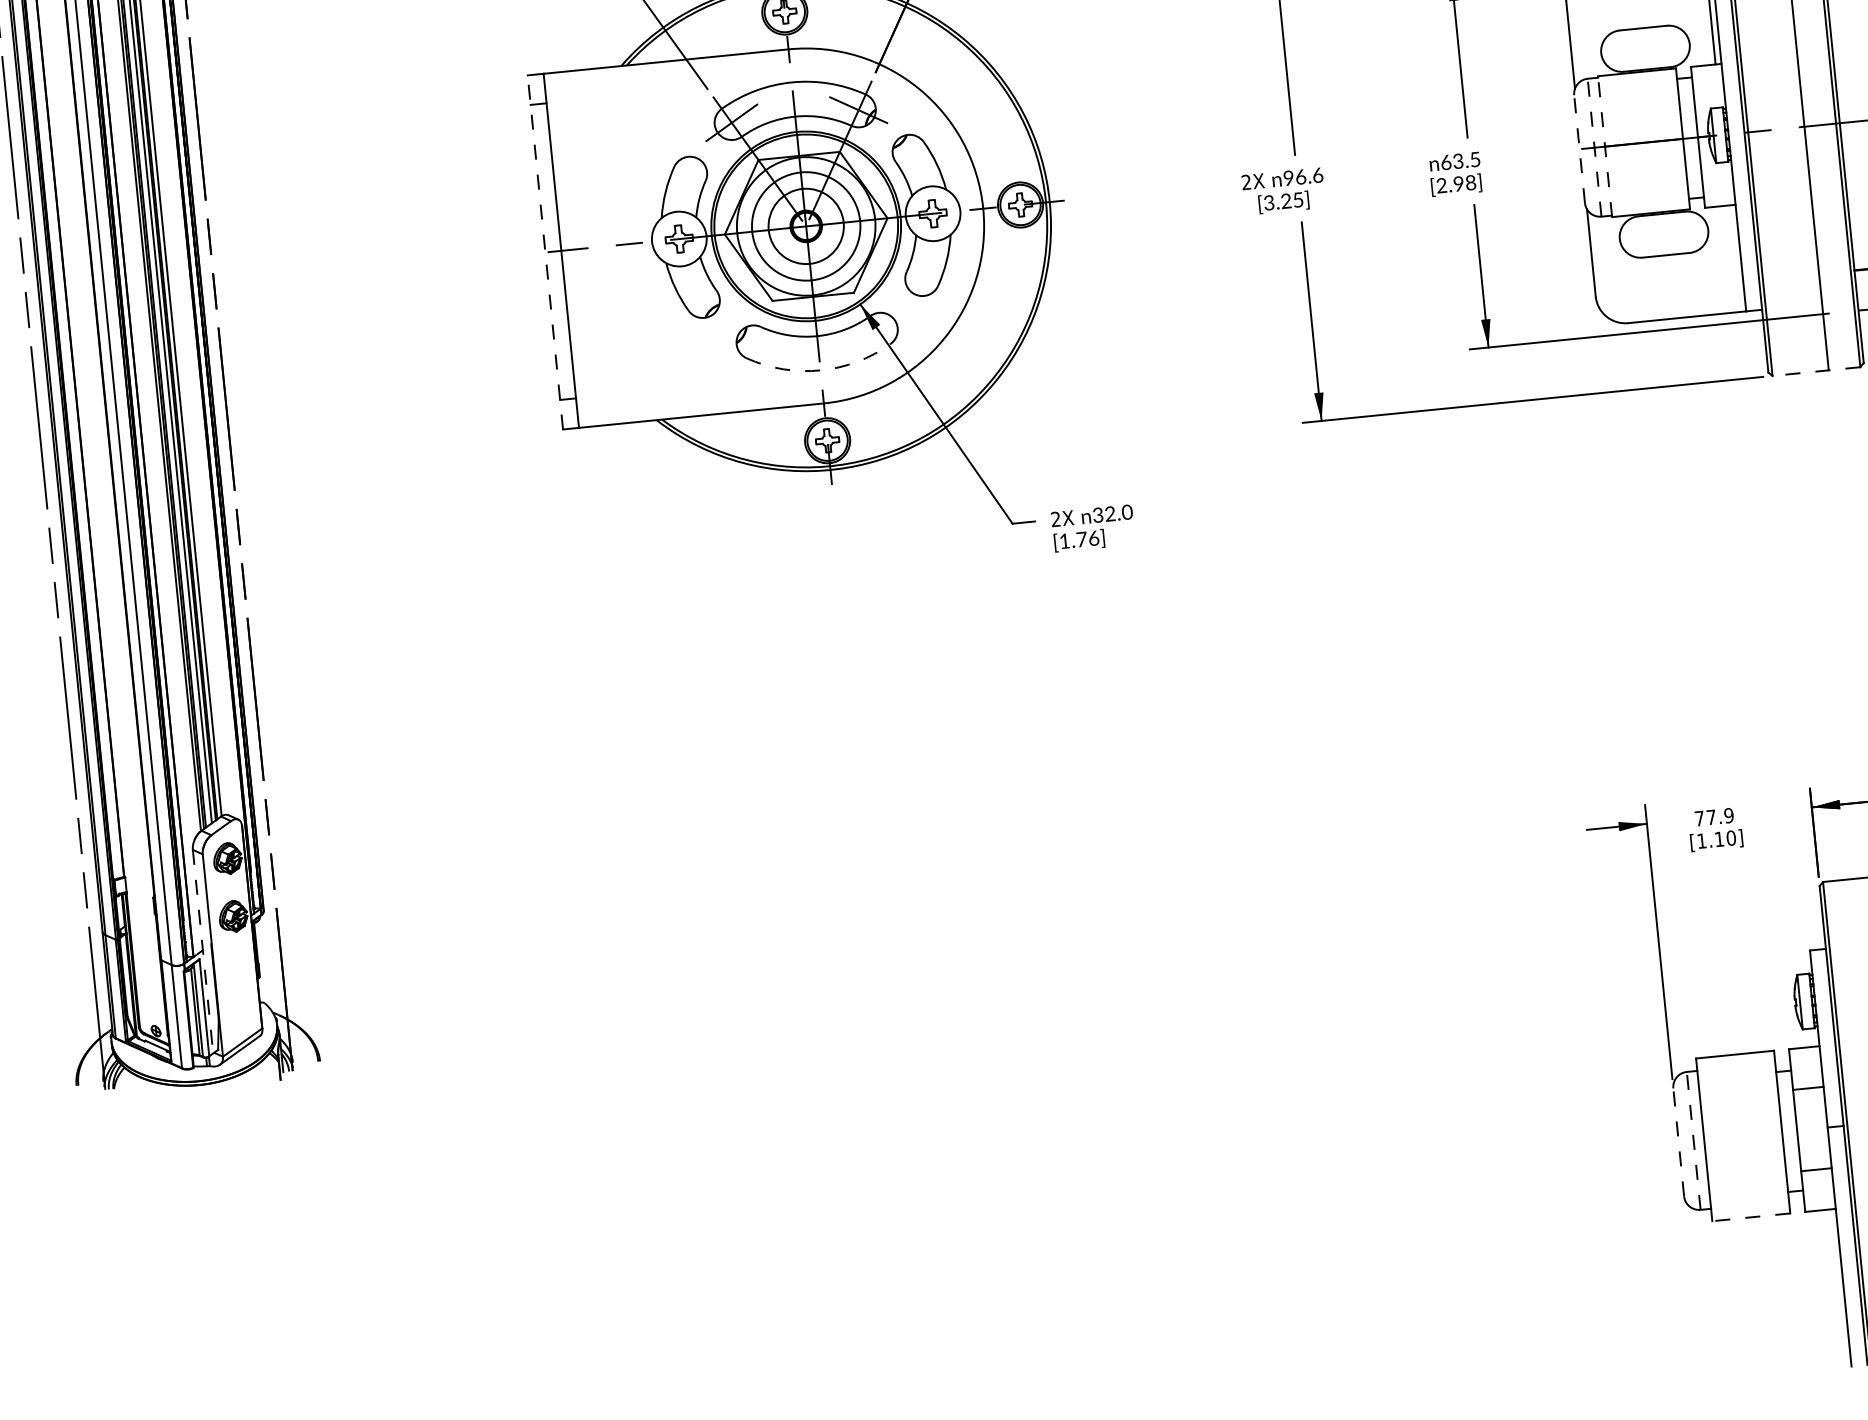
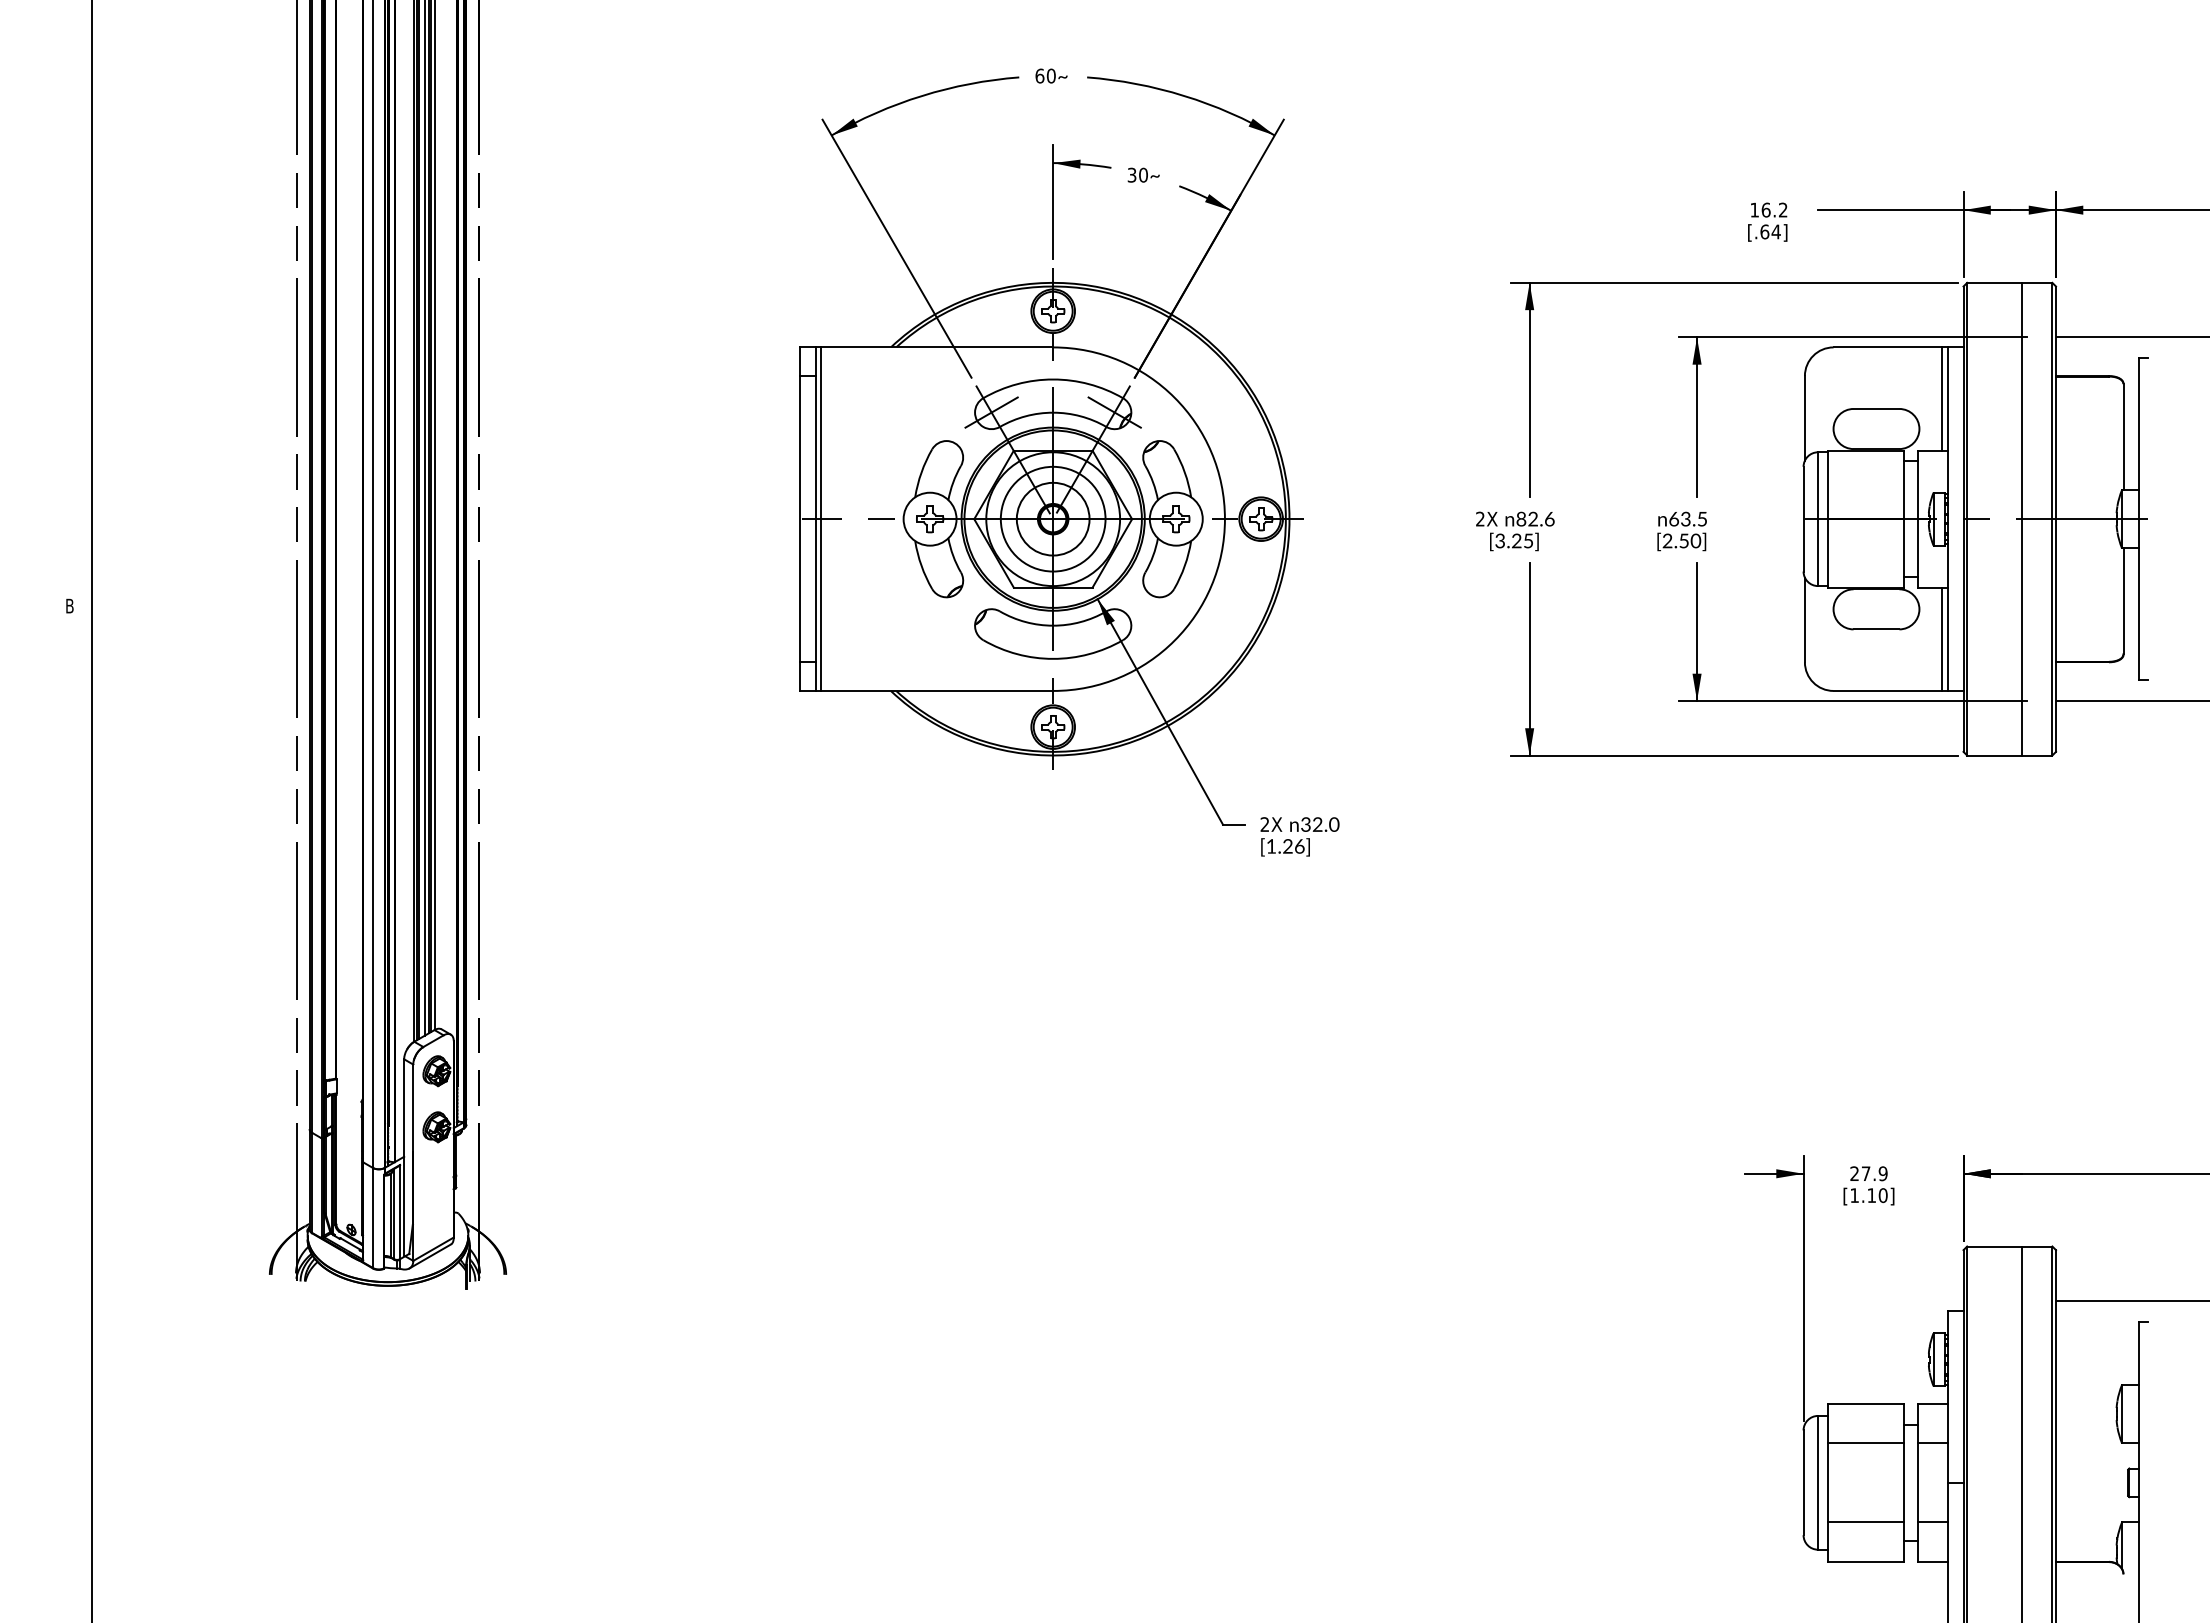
line: (1605, 145) -> (1828, 518), dashed -> solid
line: (1595, 147) -> (1818, 519), dashed -> solid
line: (1579, 148) -> (1803, 518), dashed -> solid
text: (1295, 176) -> (1527, 518), 96.6 -> 82.6
text: (1465, 182) -> (1690, 540), [2.98] -> [2.50]
line: (567, 249) -> (821, 518), added
line: (545, 252) -> (800, 519), dashed -> solid
line: (1735, 257) -> (1942, 638), added
arc: (820, 369) -> (1053, 658), dashed -> solid
line: (1816, 371) -> (2009, 755), dashed -> solid
text: (1081, 539) -> (1287, 846), [1.76] -> [1.26]
text: (1699, 818) -> (1854, 1173), 77.9 -> 27.9
line: (203, 951) -> (404, 1157), dashed -> solid
line: (1738, 1095) -> (1865, 1443), added
line: (1694, 1140) -> (1818, 1482), dashed -> solid
line: (1678, 1142) -> (1803, 1482), dashed -> solid
line: (1746, 1176) -> (1865, 1522), added
line: (1751, 1217) -> (1866, 1561), dashed -> solid

